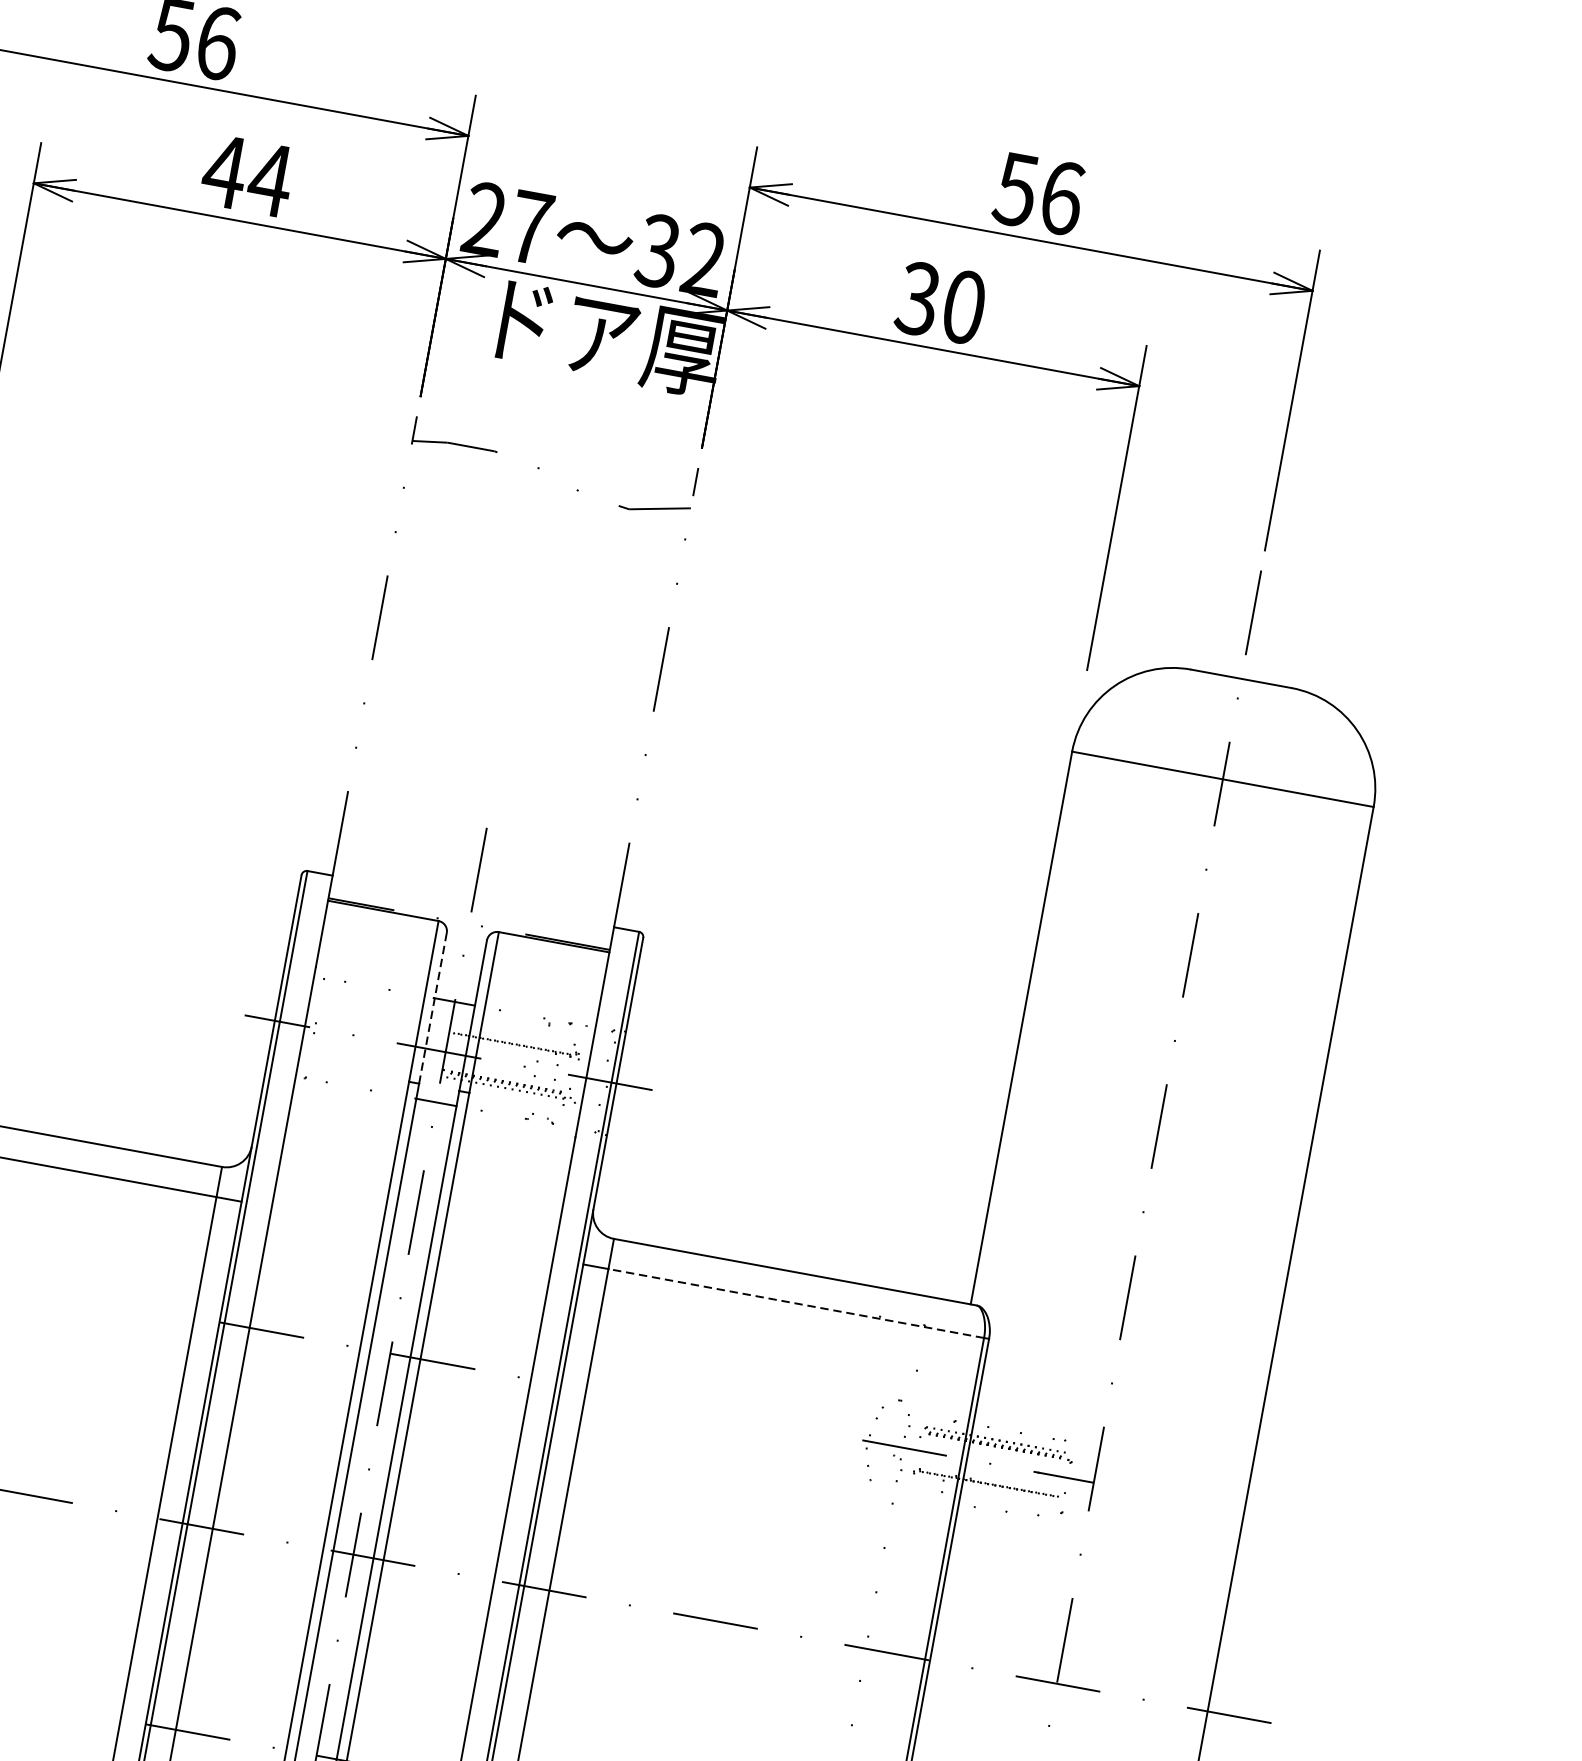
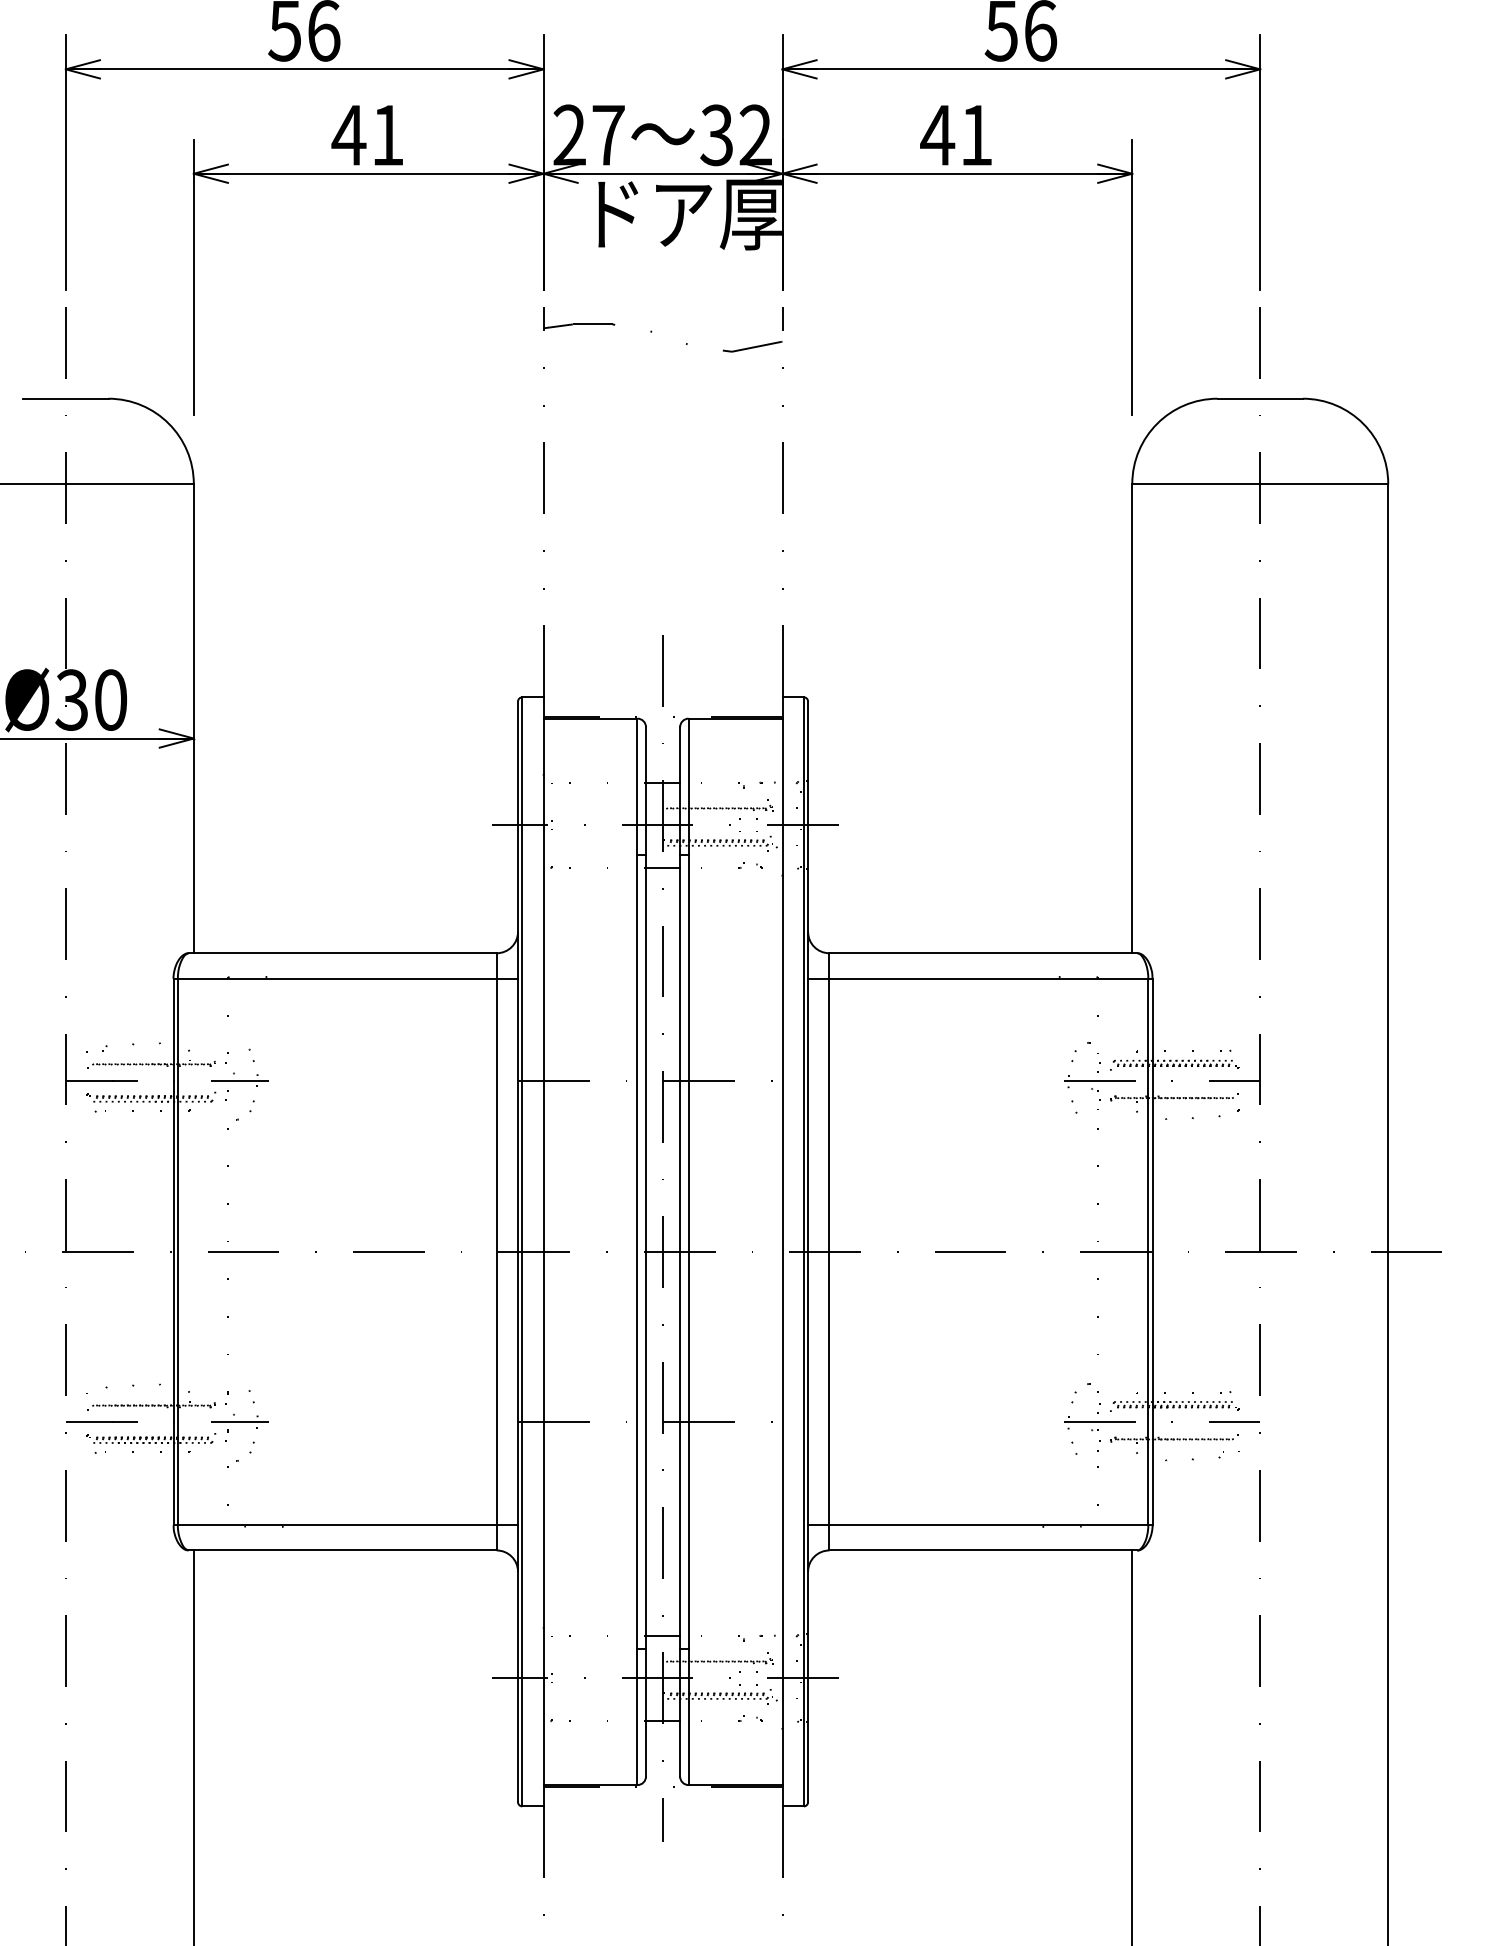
text: (270, 180) -> (387, 135), 44 -> 41
text: (940, 303) -> (956, 135), 30 -> 41
line: (433, 1008) -> (646, 791), dashed -> solid
line: (795, 1303) -> (988, 978), dashed -> solid

